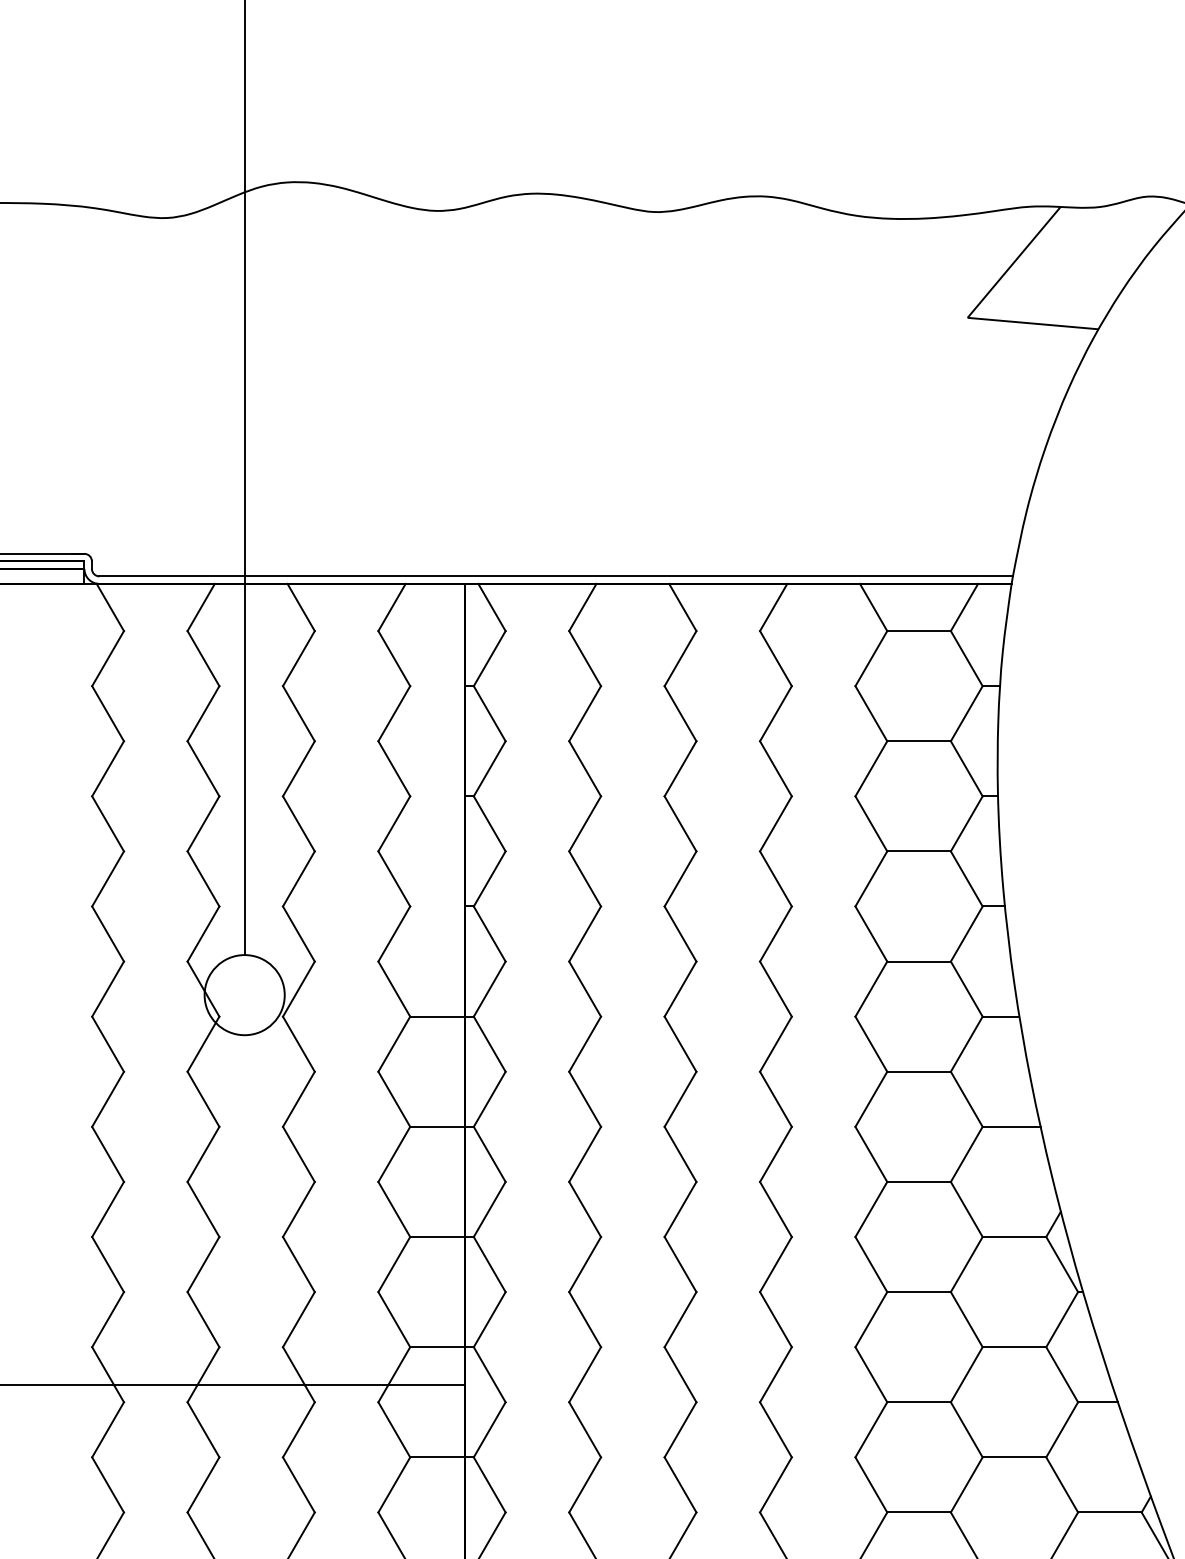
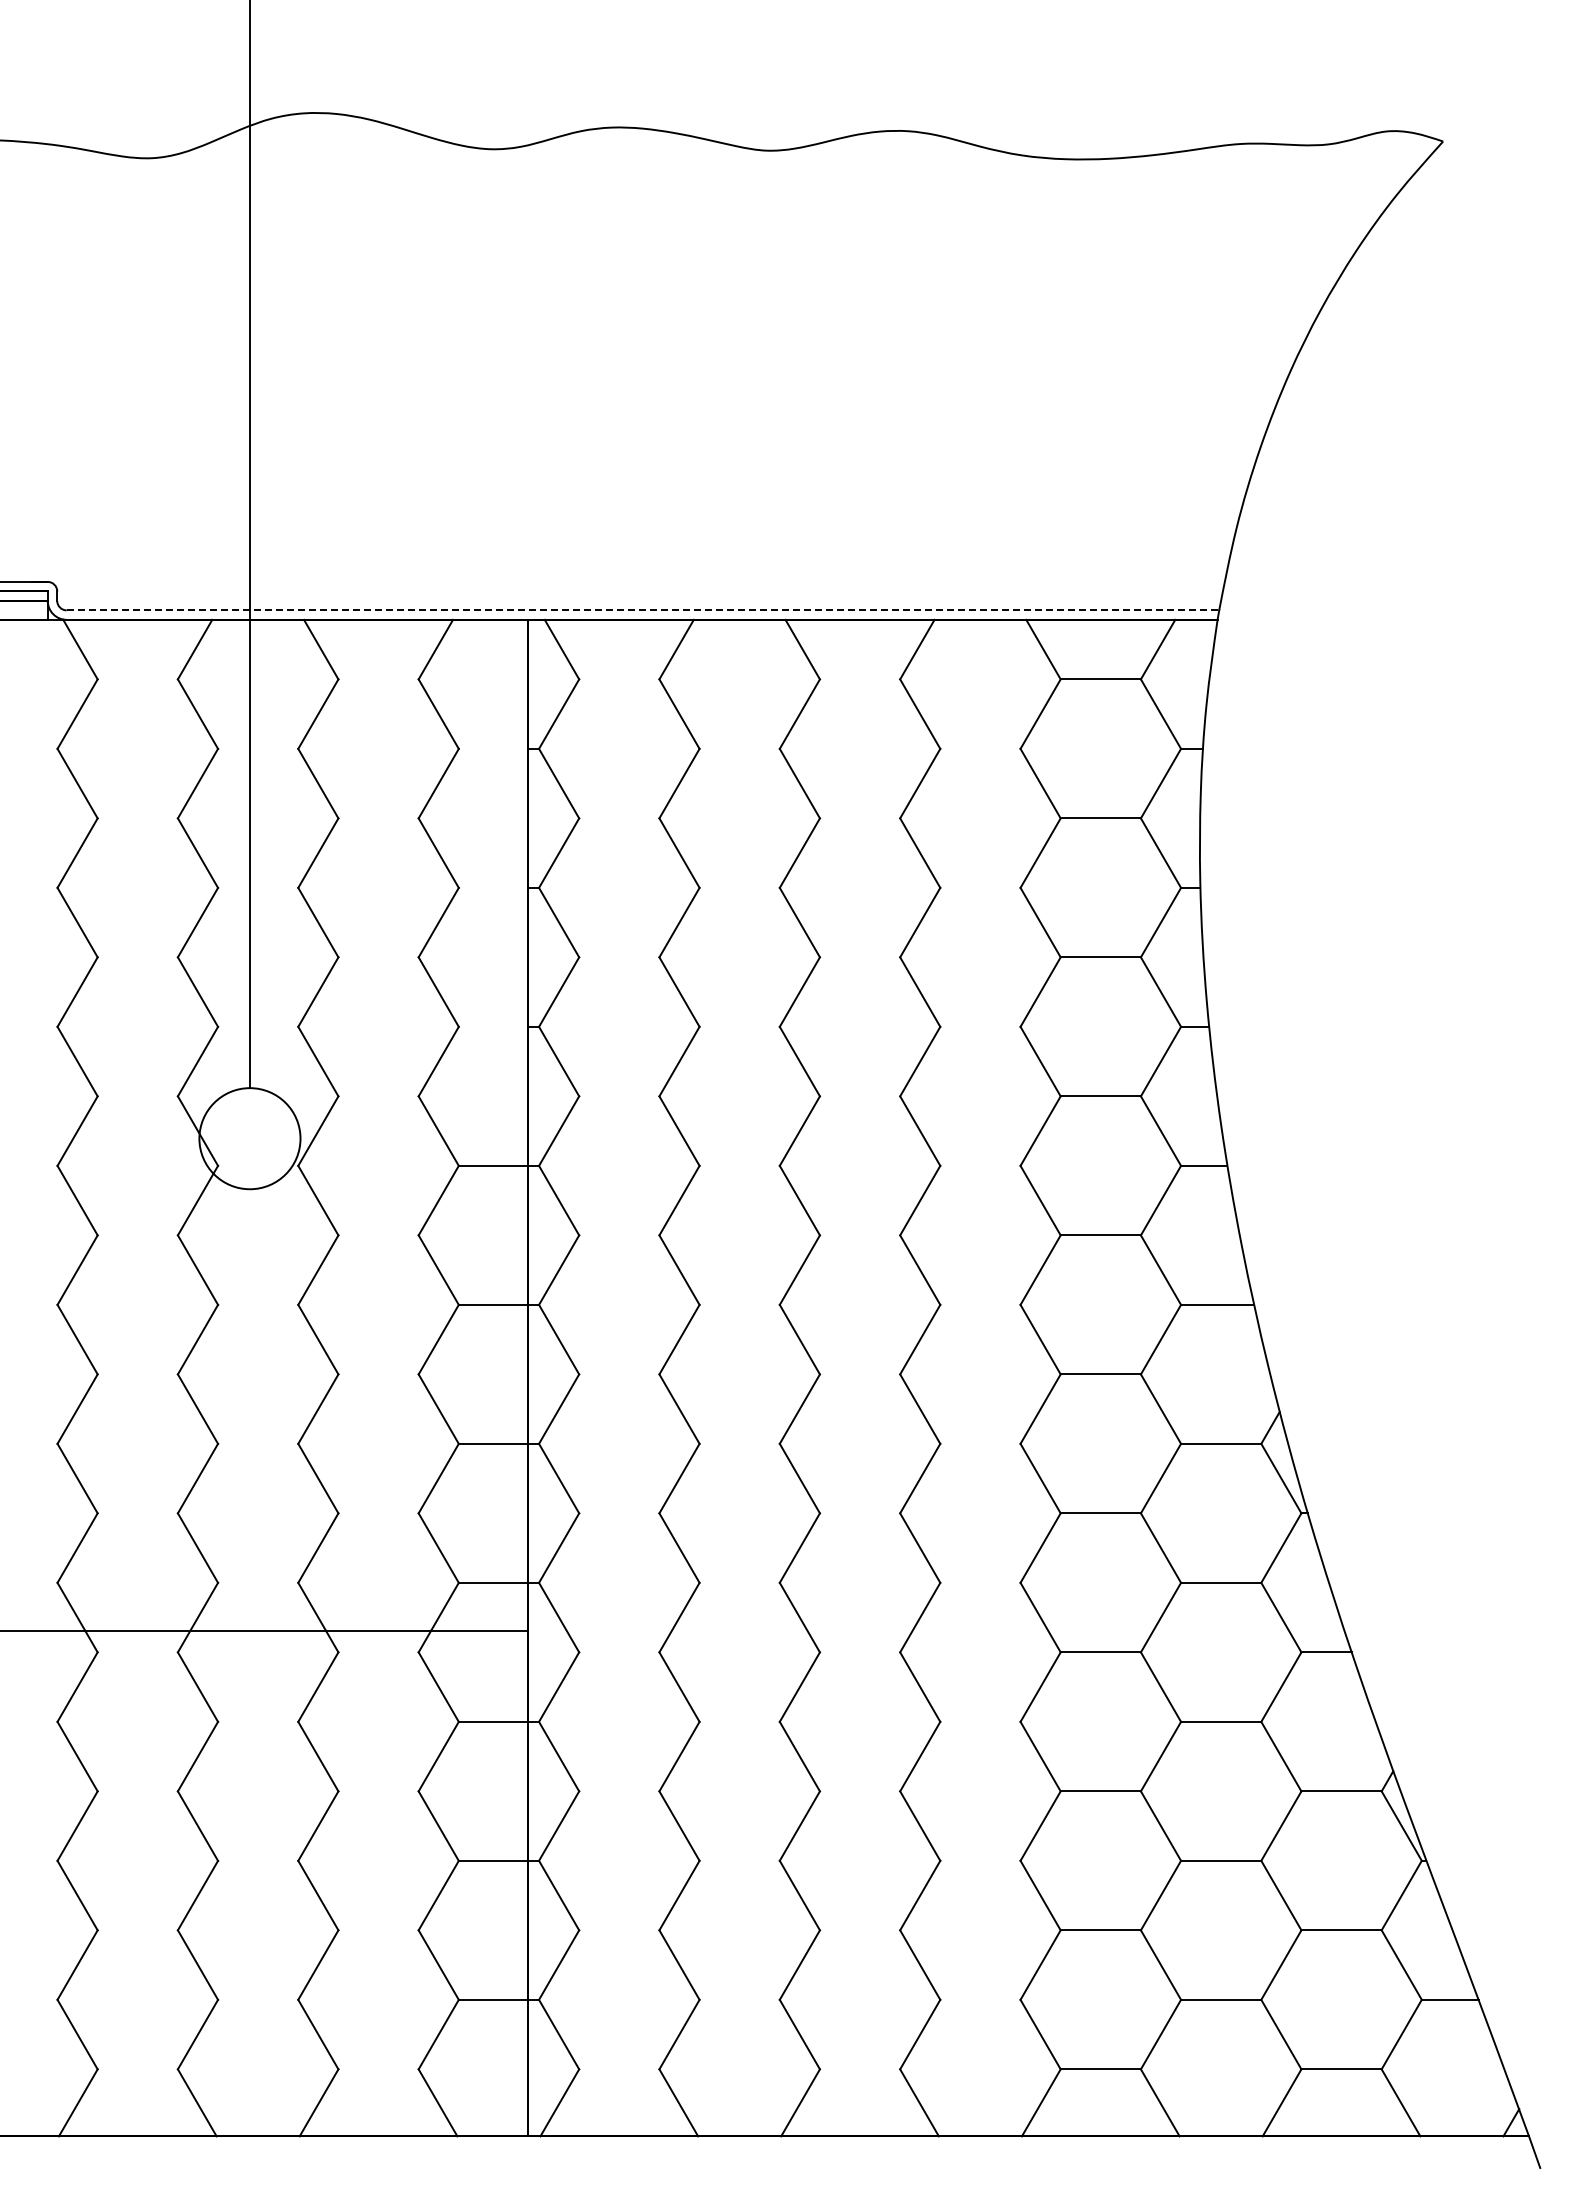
hatch: (1032, 268) -> (1244, 221), removed
line: (556, 576) -> (643, 610), solid -> dashed

